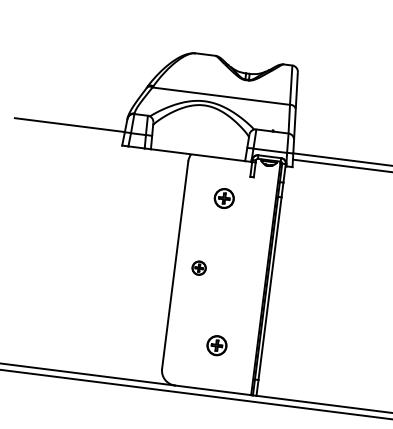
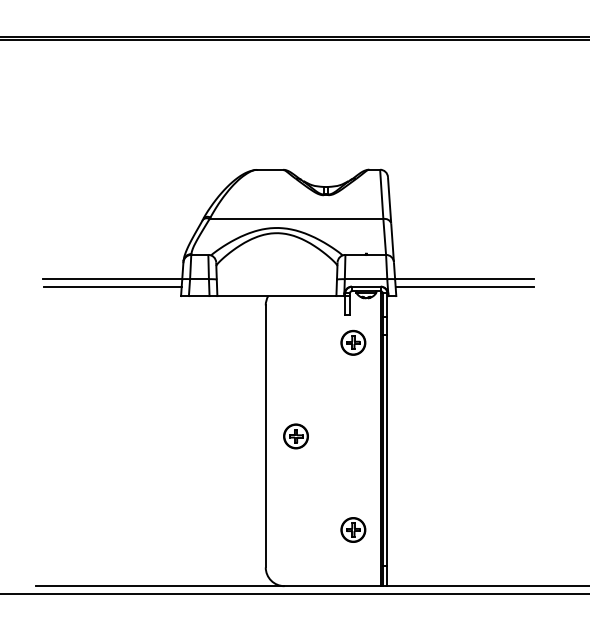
line: (68, 131) -> (112, 286), added
part: (224, 198) -> (353, 342), moved
part: (198, 268) -> (295, 436), size x1.43
part: (217, 345) -> (353, 529), moved

